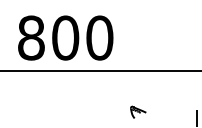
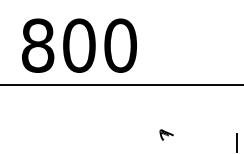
part: (137, 111) -> (166, 134), size x0.71

